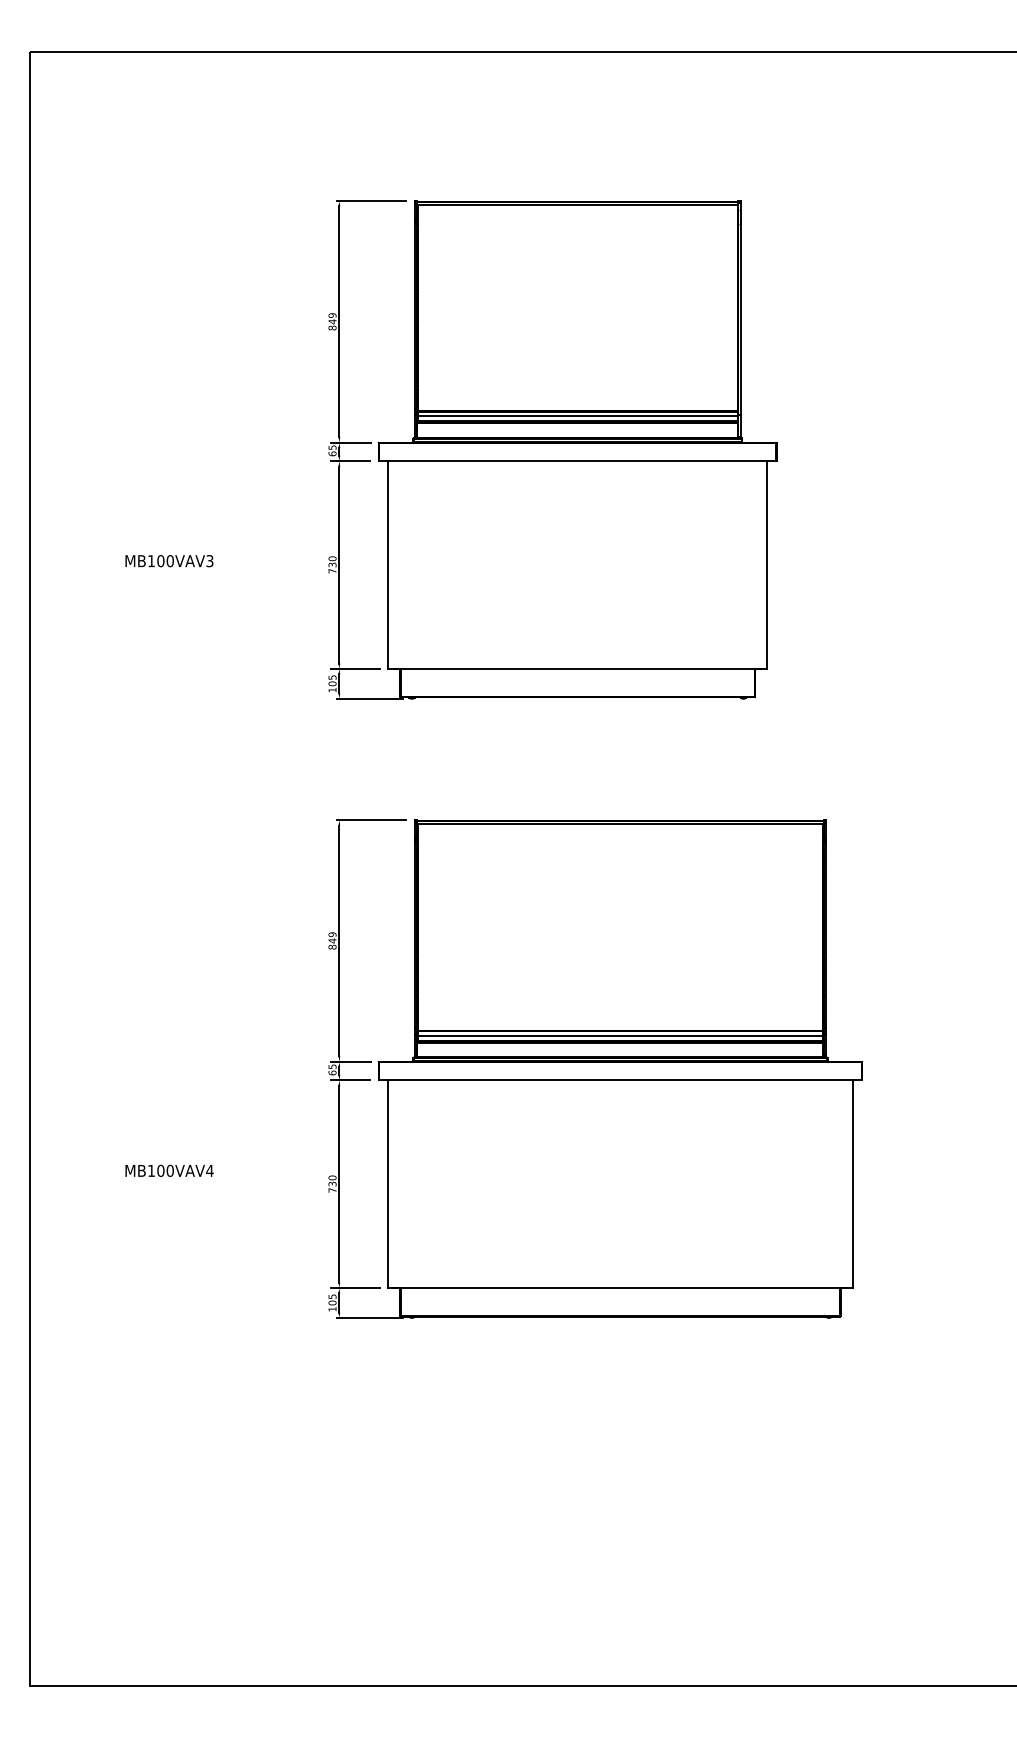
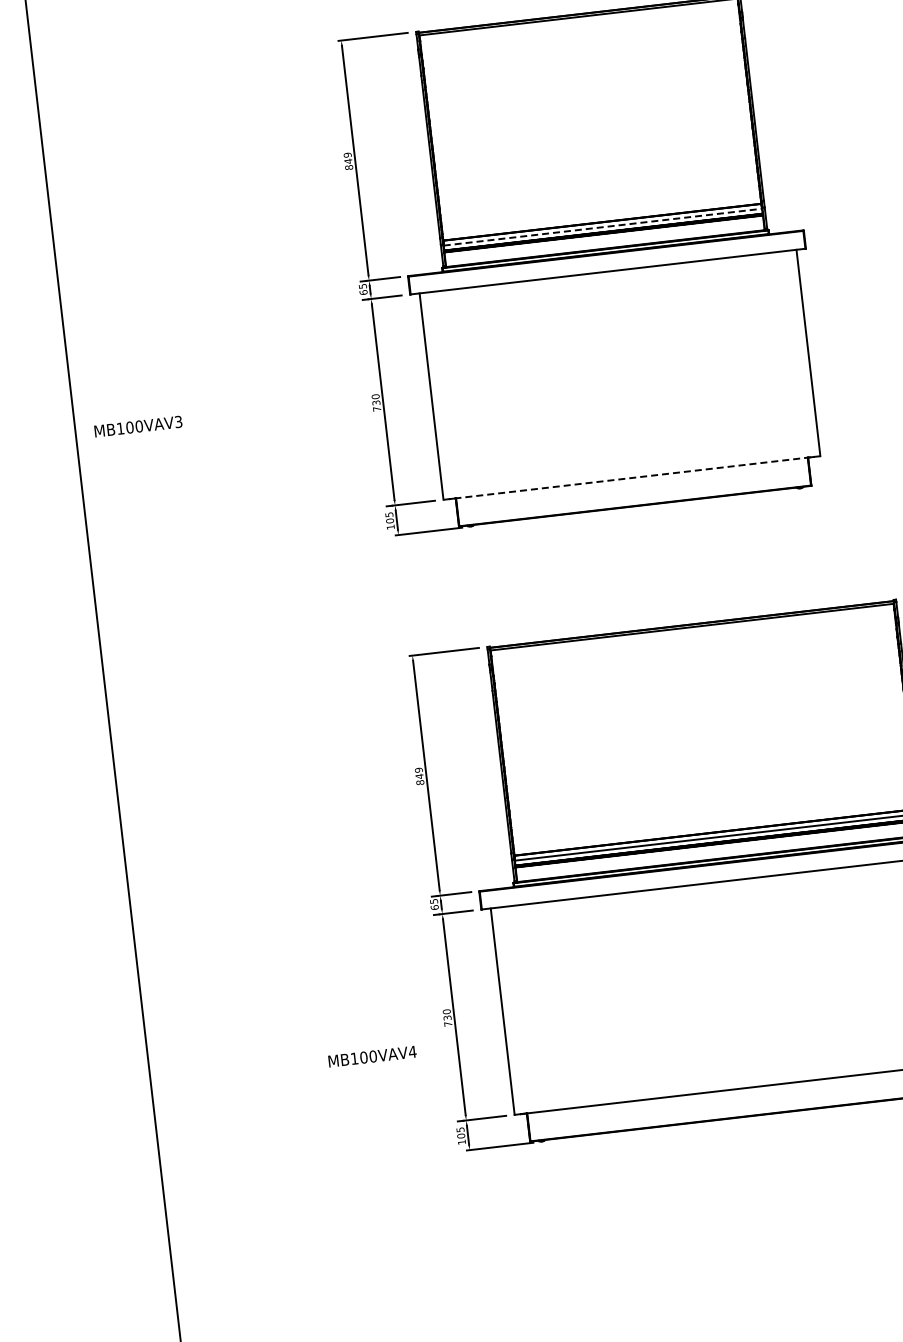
line: (578, 416) -> (603, 227), solid -> dashed
text: (169, 561) -> (138, 426), moved
line: (577, 668) -> (631, 477), solid -> dashed
text: (169, 1170) -> (372, 1056), moved

